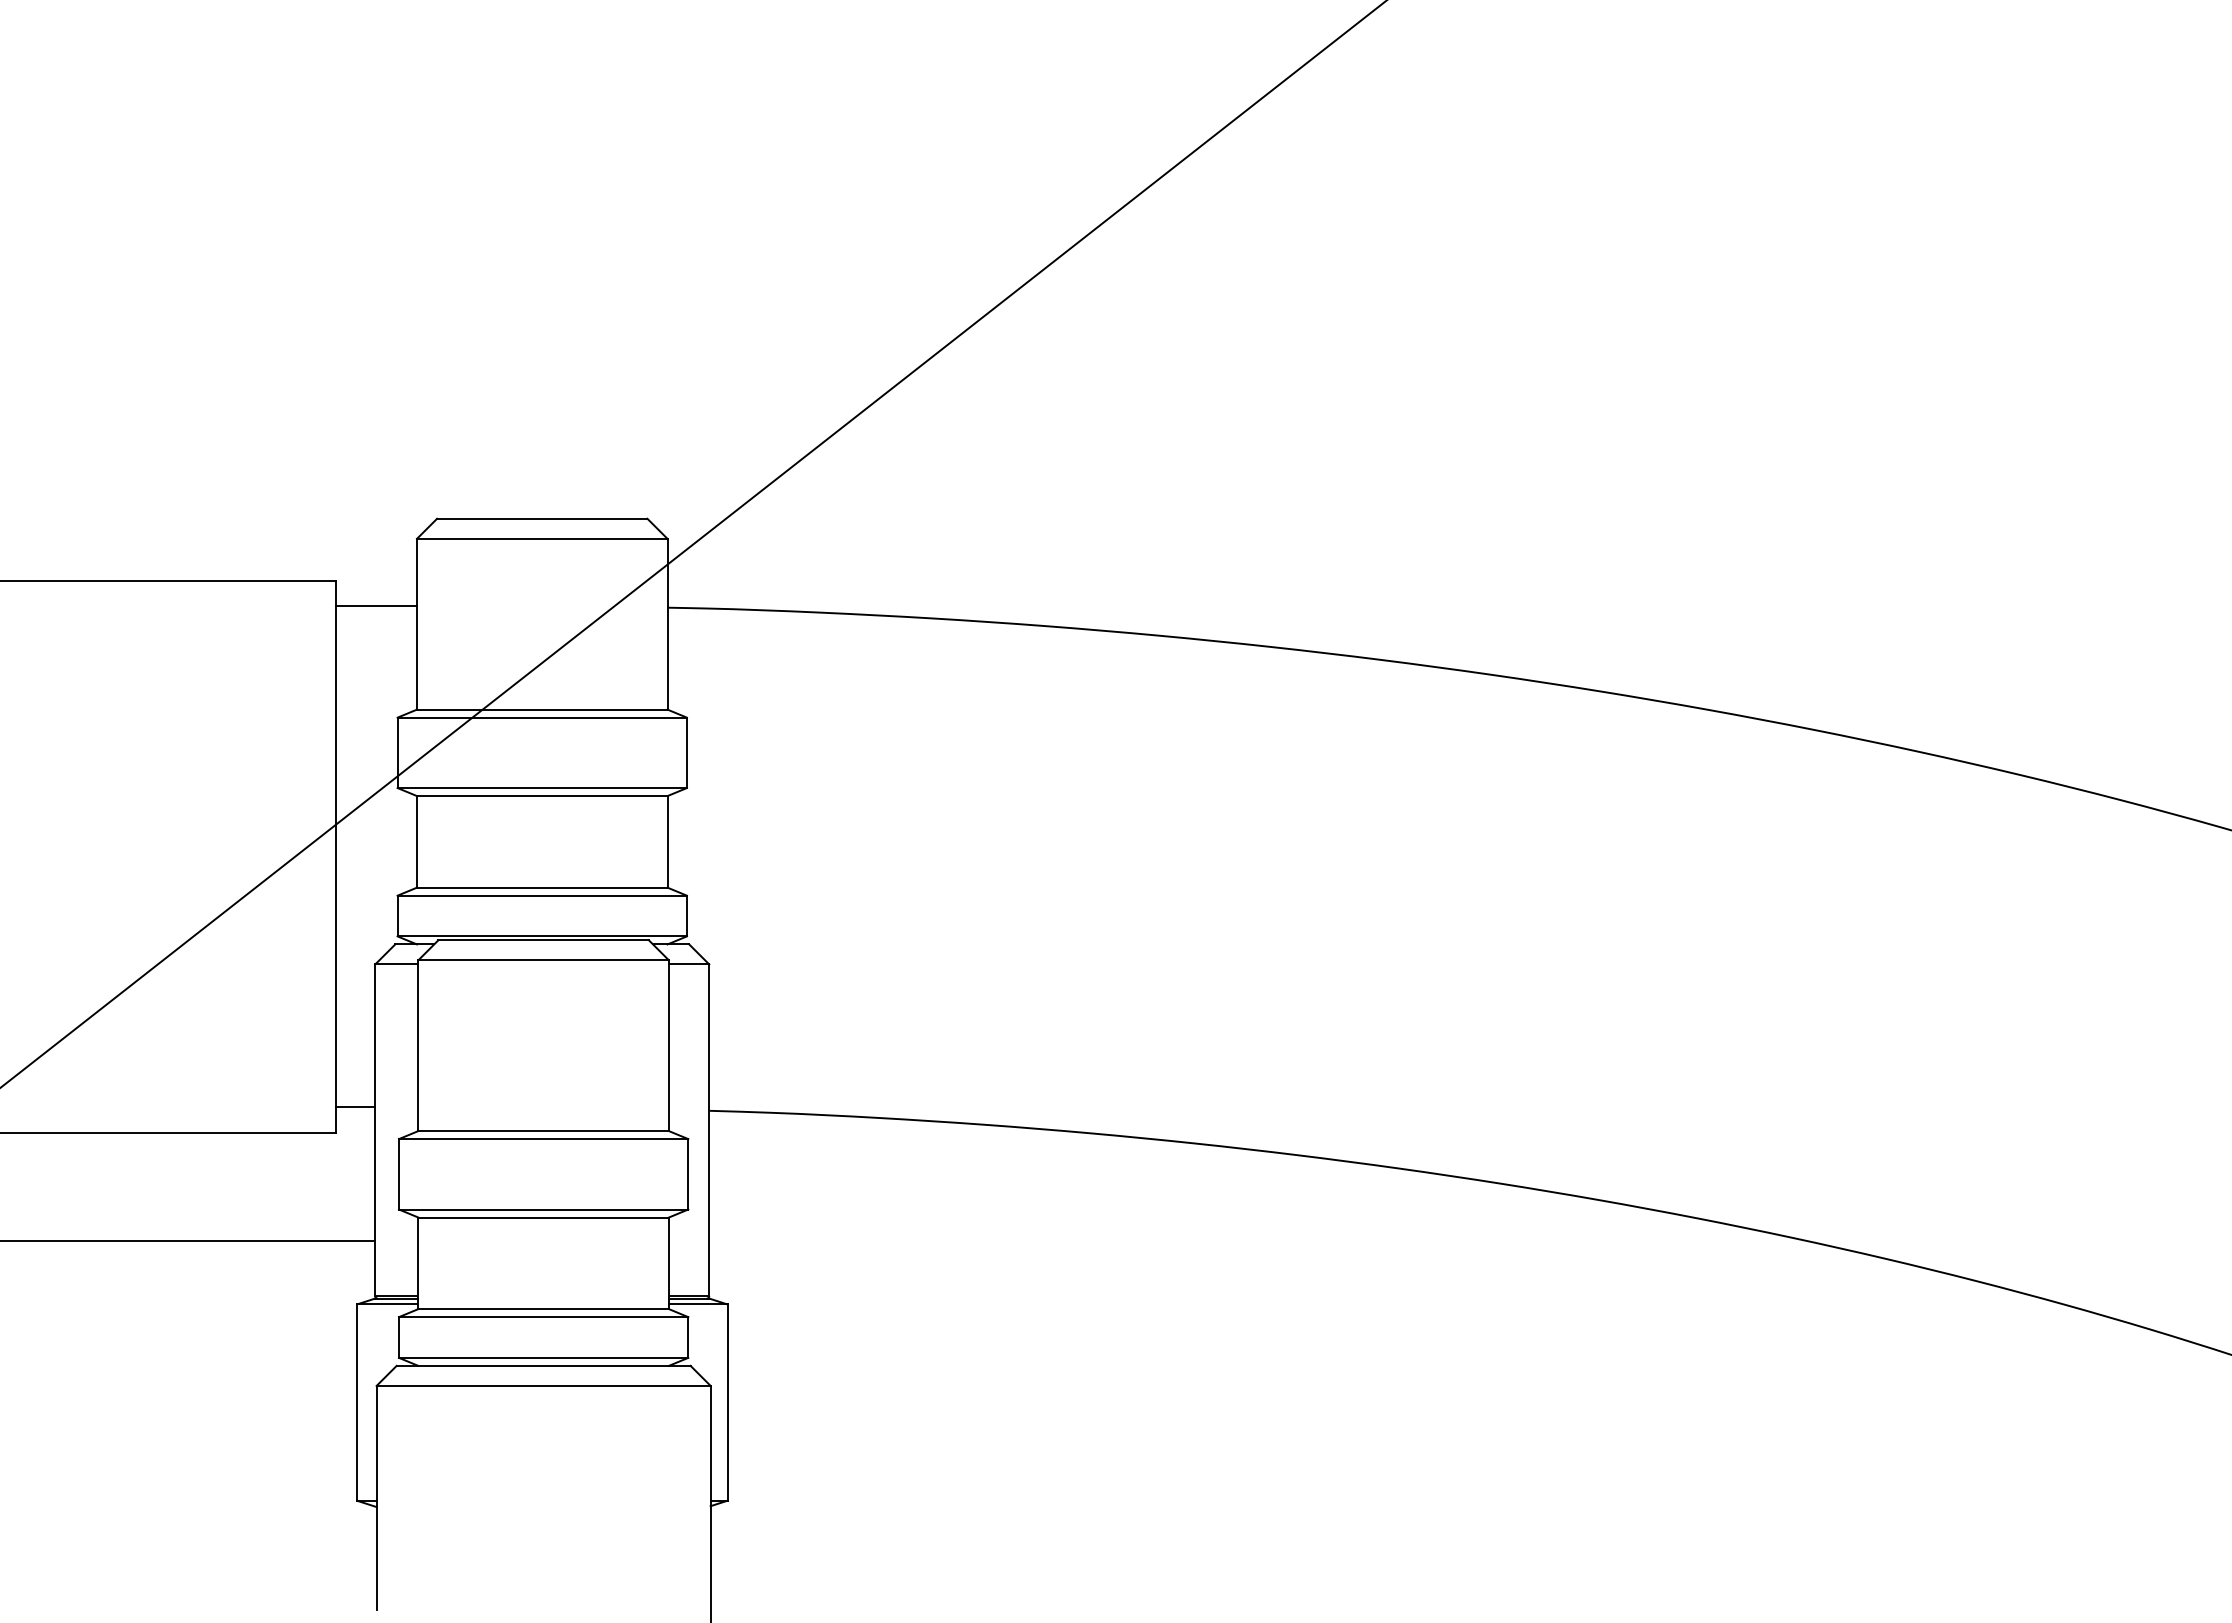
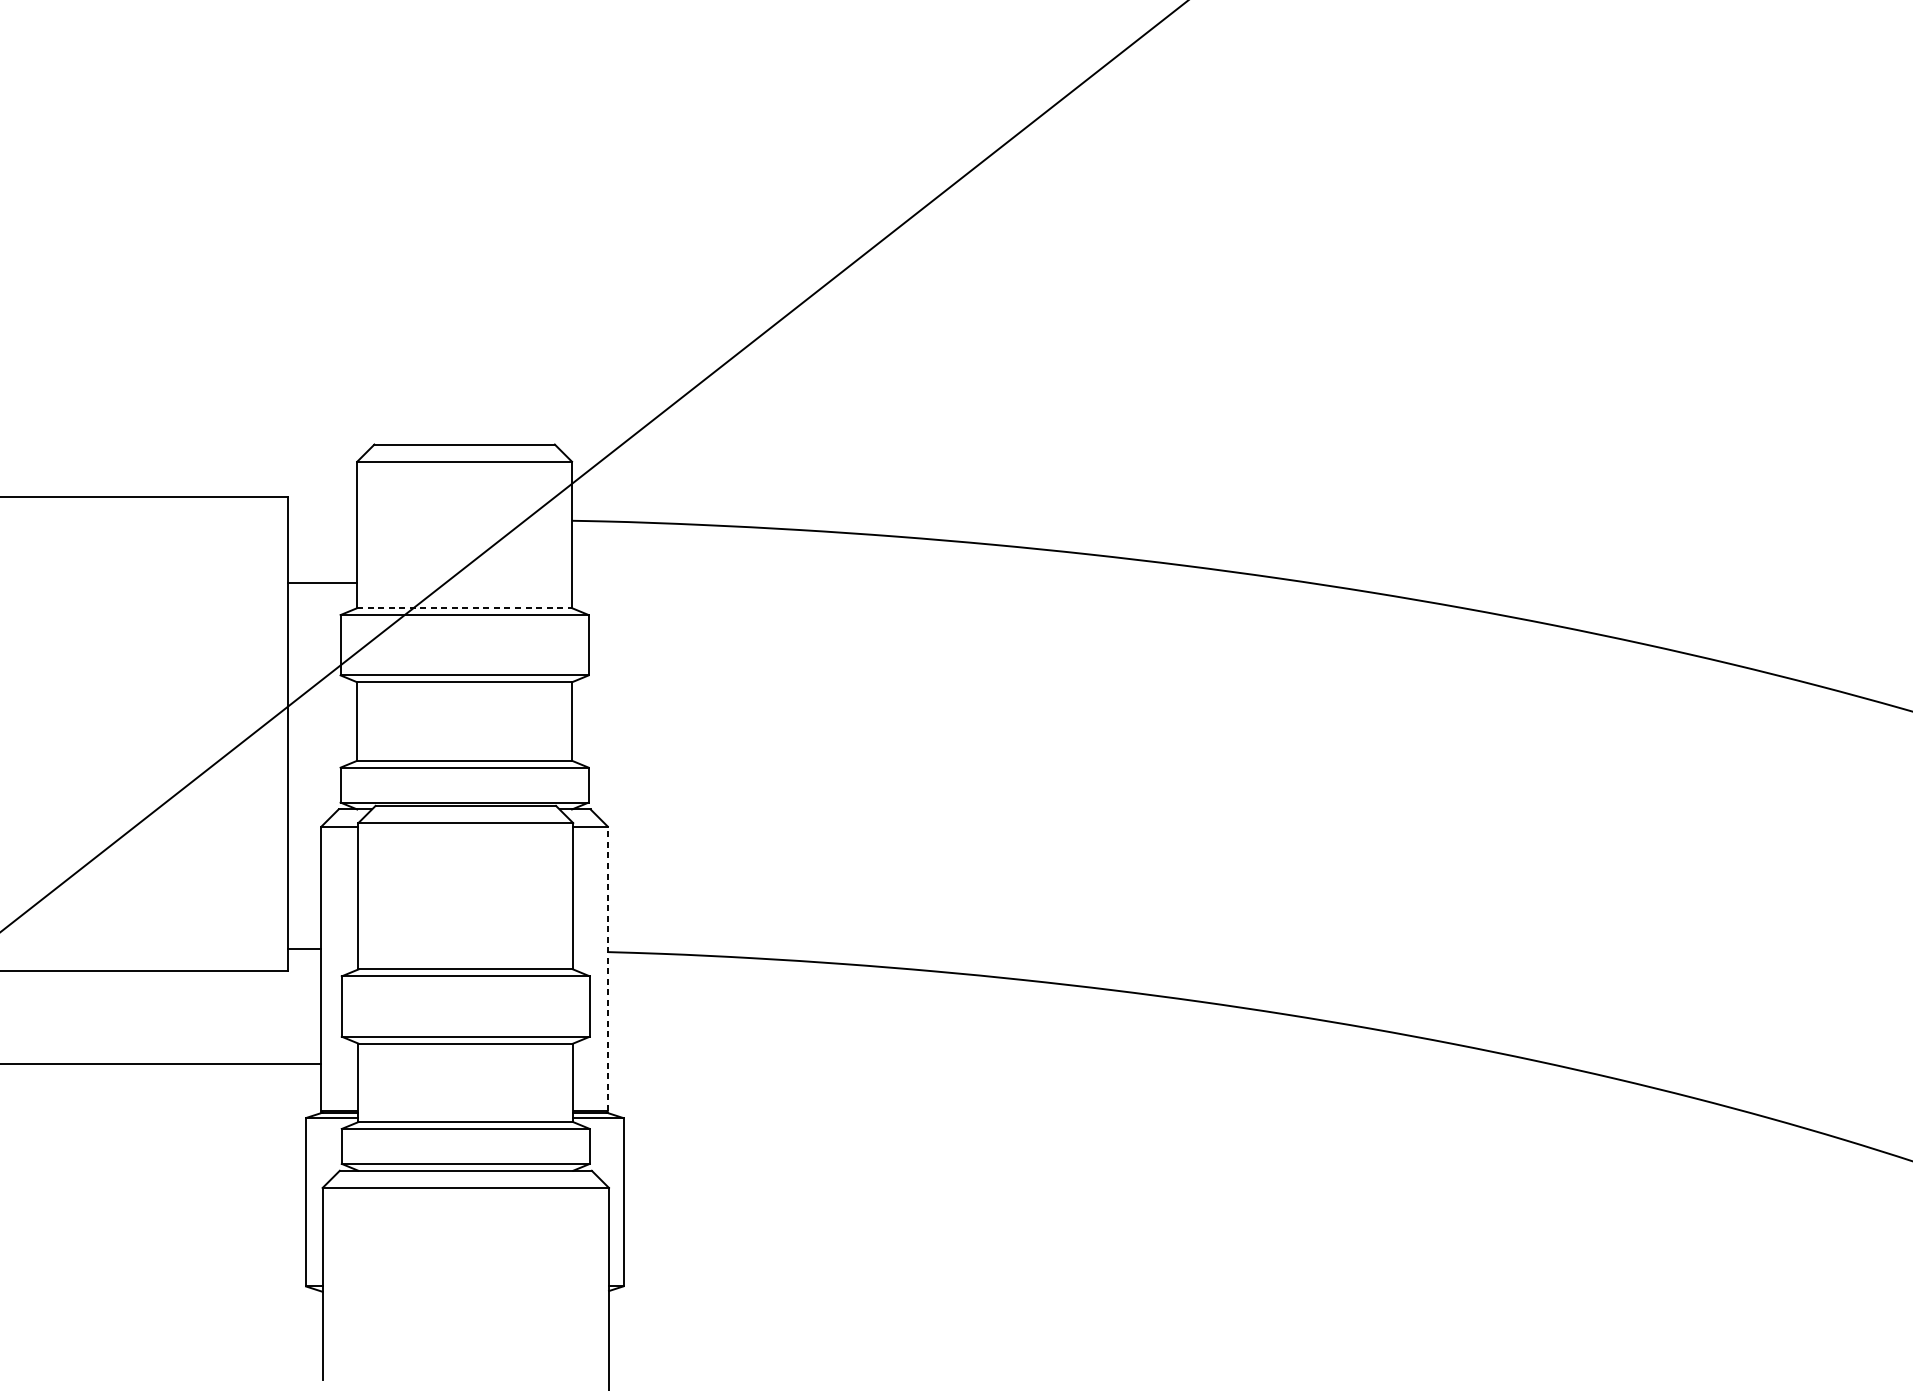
line: (376, 605) -> (322, 583), moved
line: (542, 709) -> (464, 608), solid -> dashed
line: (709, 1130) -> (608, 968), solid -> dashed

